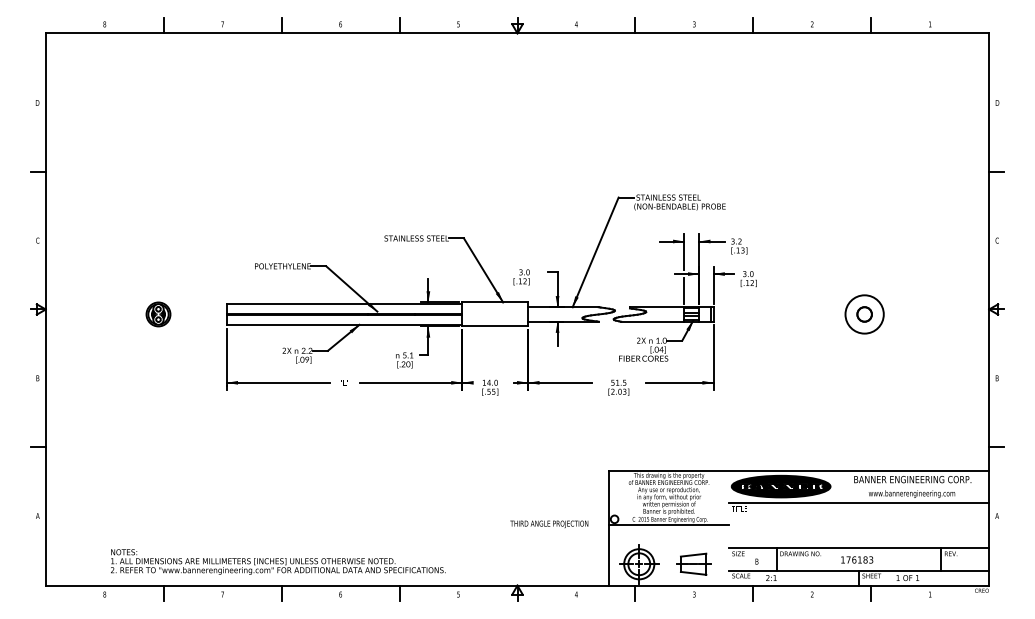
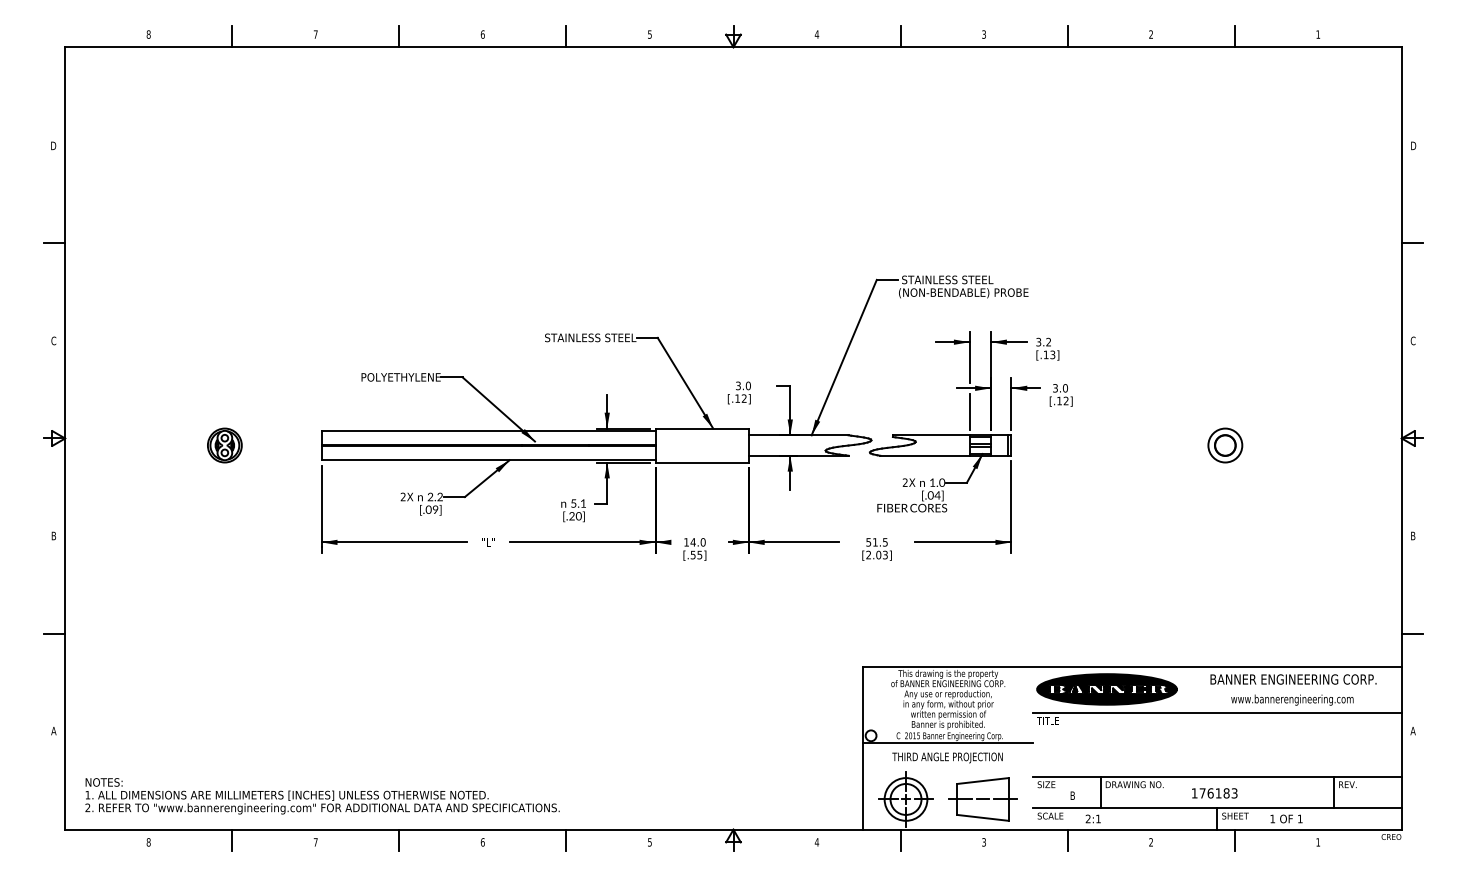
circle: (864, 314) -> (1225, 445), size x0.62
text: (549, 524) -> (947, 757), moved
text: (278, 562) -> (322, 796), moved
part: (693, 564) -> (982, 799), size x1.43

